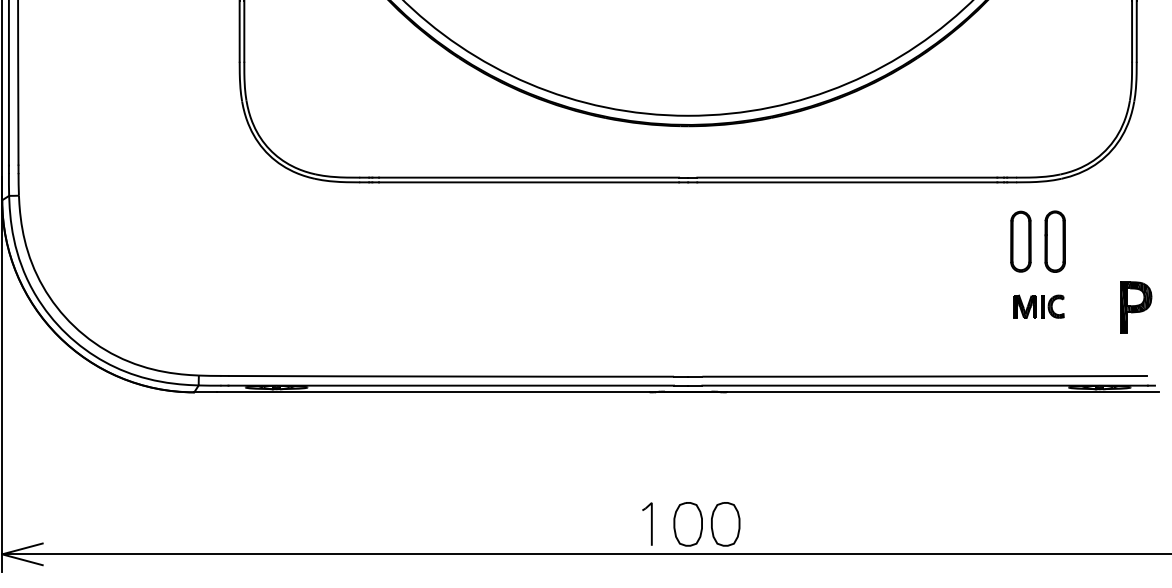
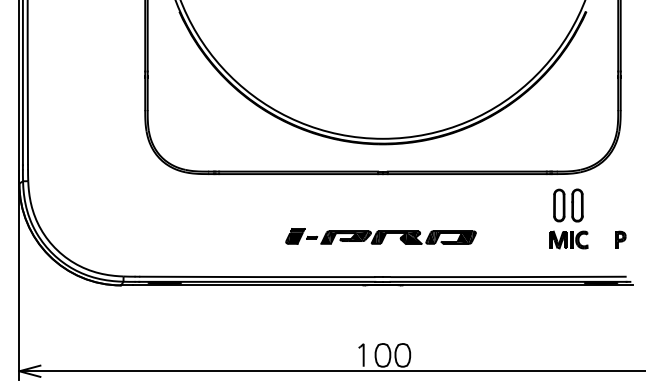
part: (683, 300) -> (380, 236), added
part: (1038, 305) -> (568, 239), size x1.43
part: (1136, 305) -> (620, 239), size x0.62

